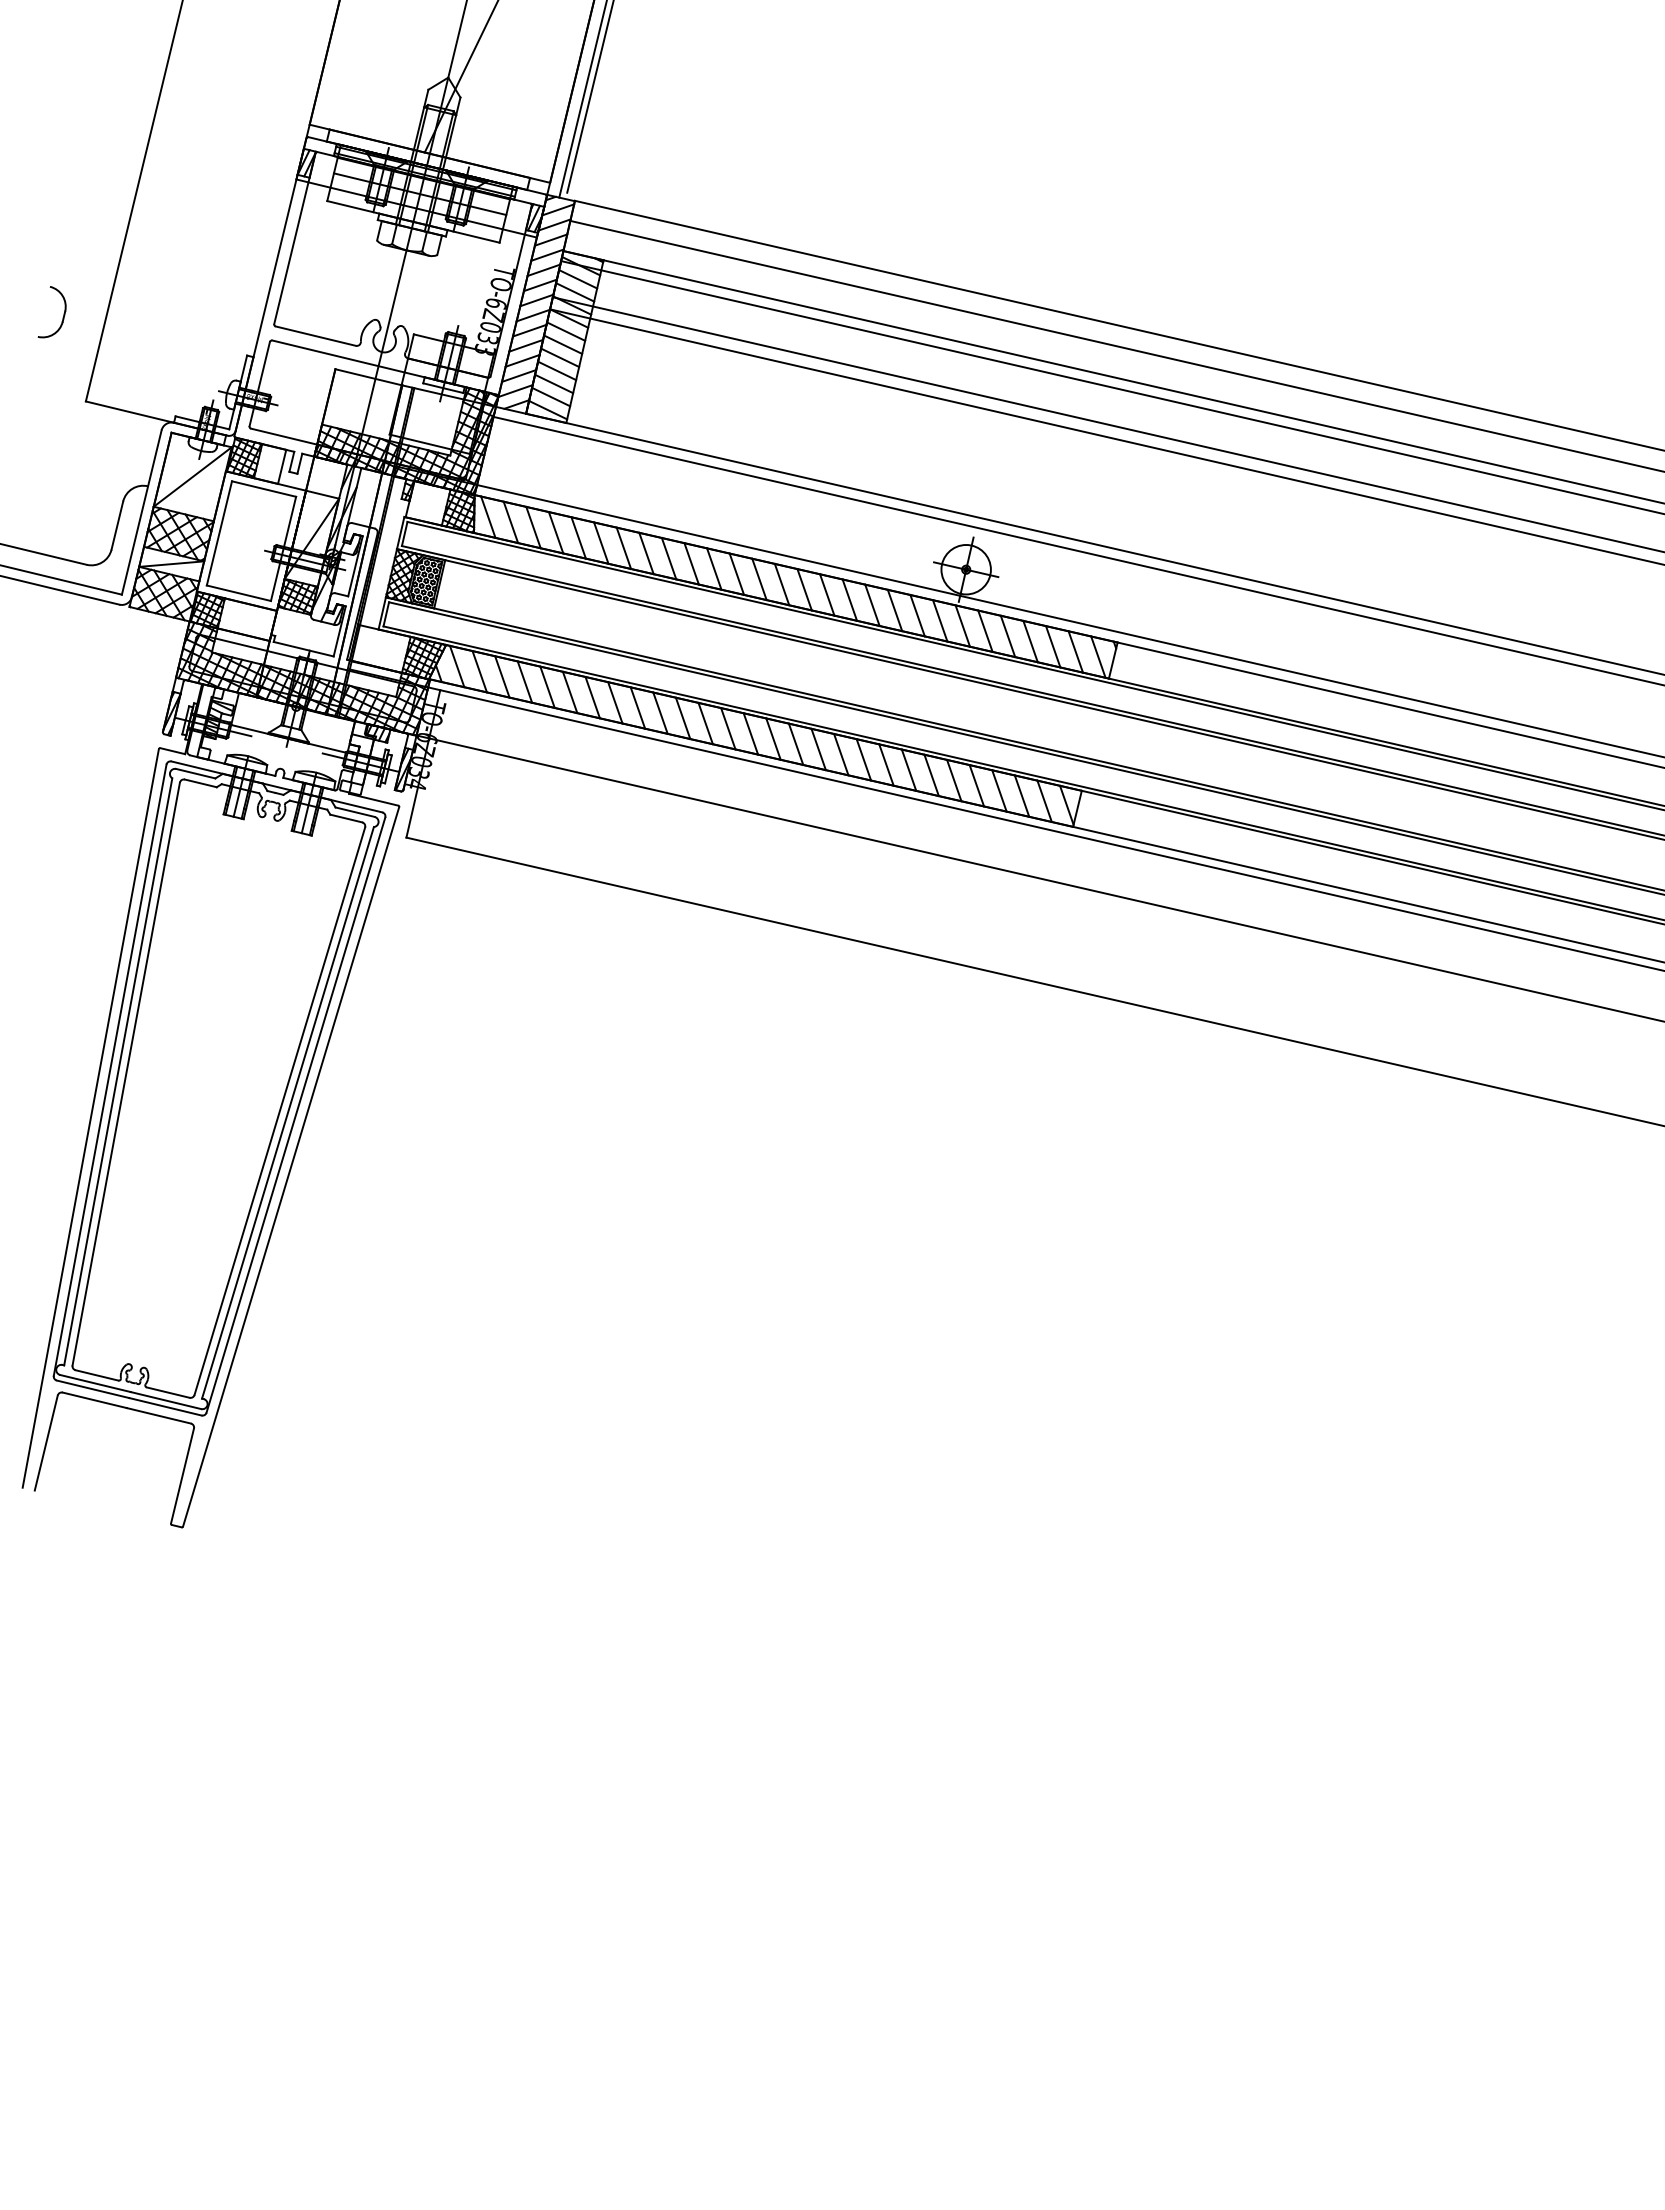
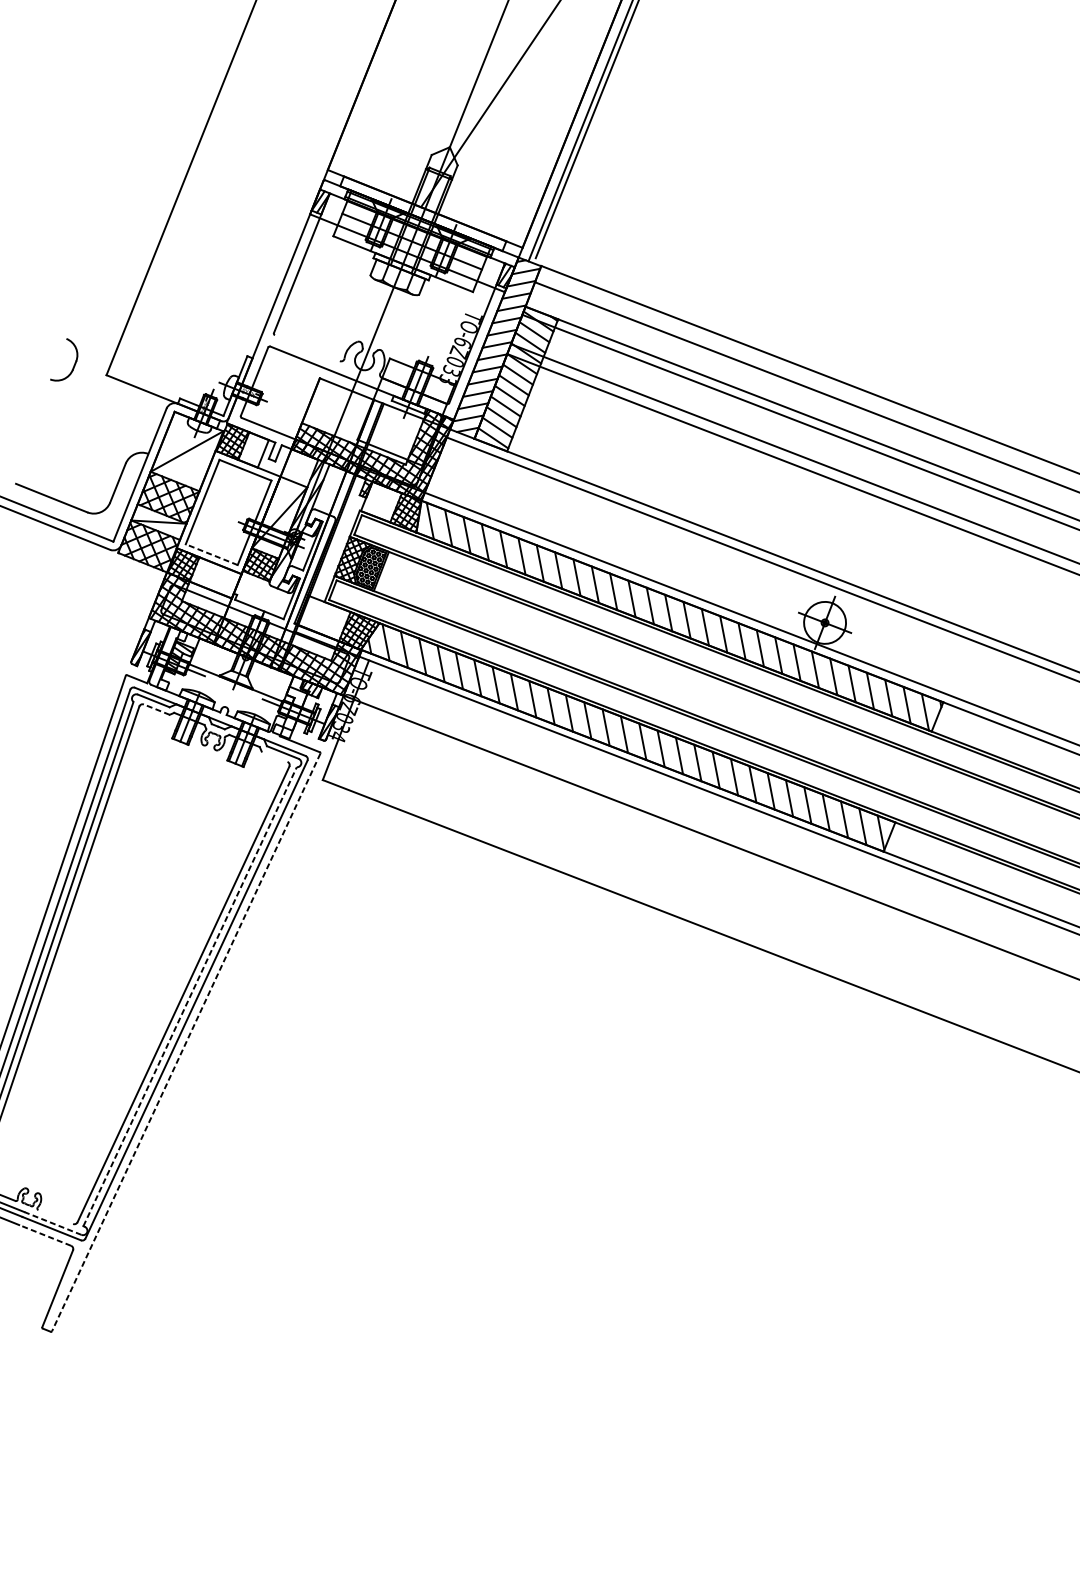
part: (63, 313) -> (74, 362), moved
line: (315, 335) -> (307, 347), removed
line: (238, 593) -> (211, 554), solid -> dashed
line: (200, 783) -> (156, 709), solid -> dashed
line: (346, 818) -> (274, 756), removed
line: (288, 1112) -> (190, 996), solid -> dashed
line: (291, 1166) -> (186, 1042), solid -> dashed
line: (167, 1392) -> (55, 1216), removed
line: (165, 1400) -> (52, 1223), solid -> dashed
line: (158, 1415) -> (44, 1235), solid -> dashed

